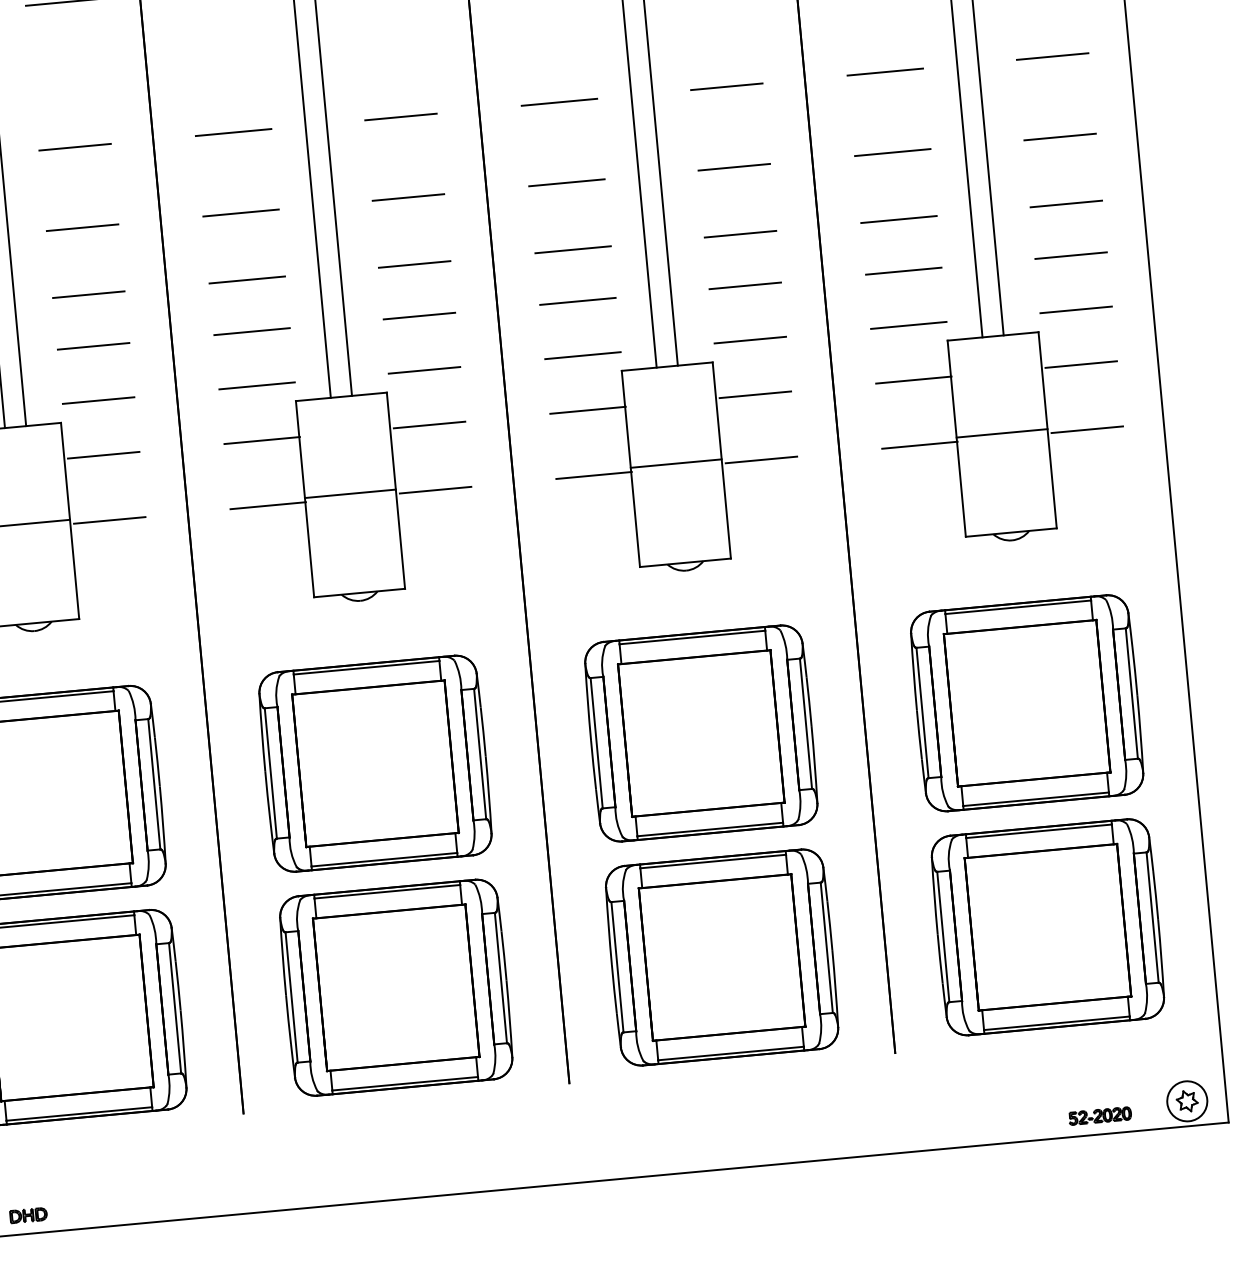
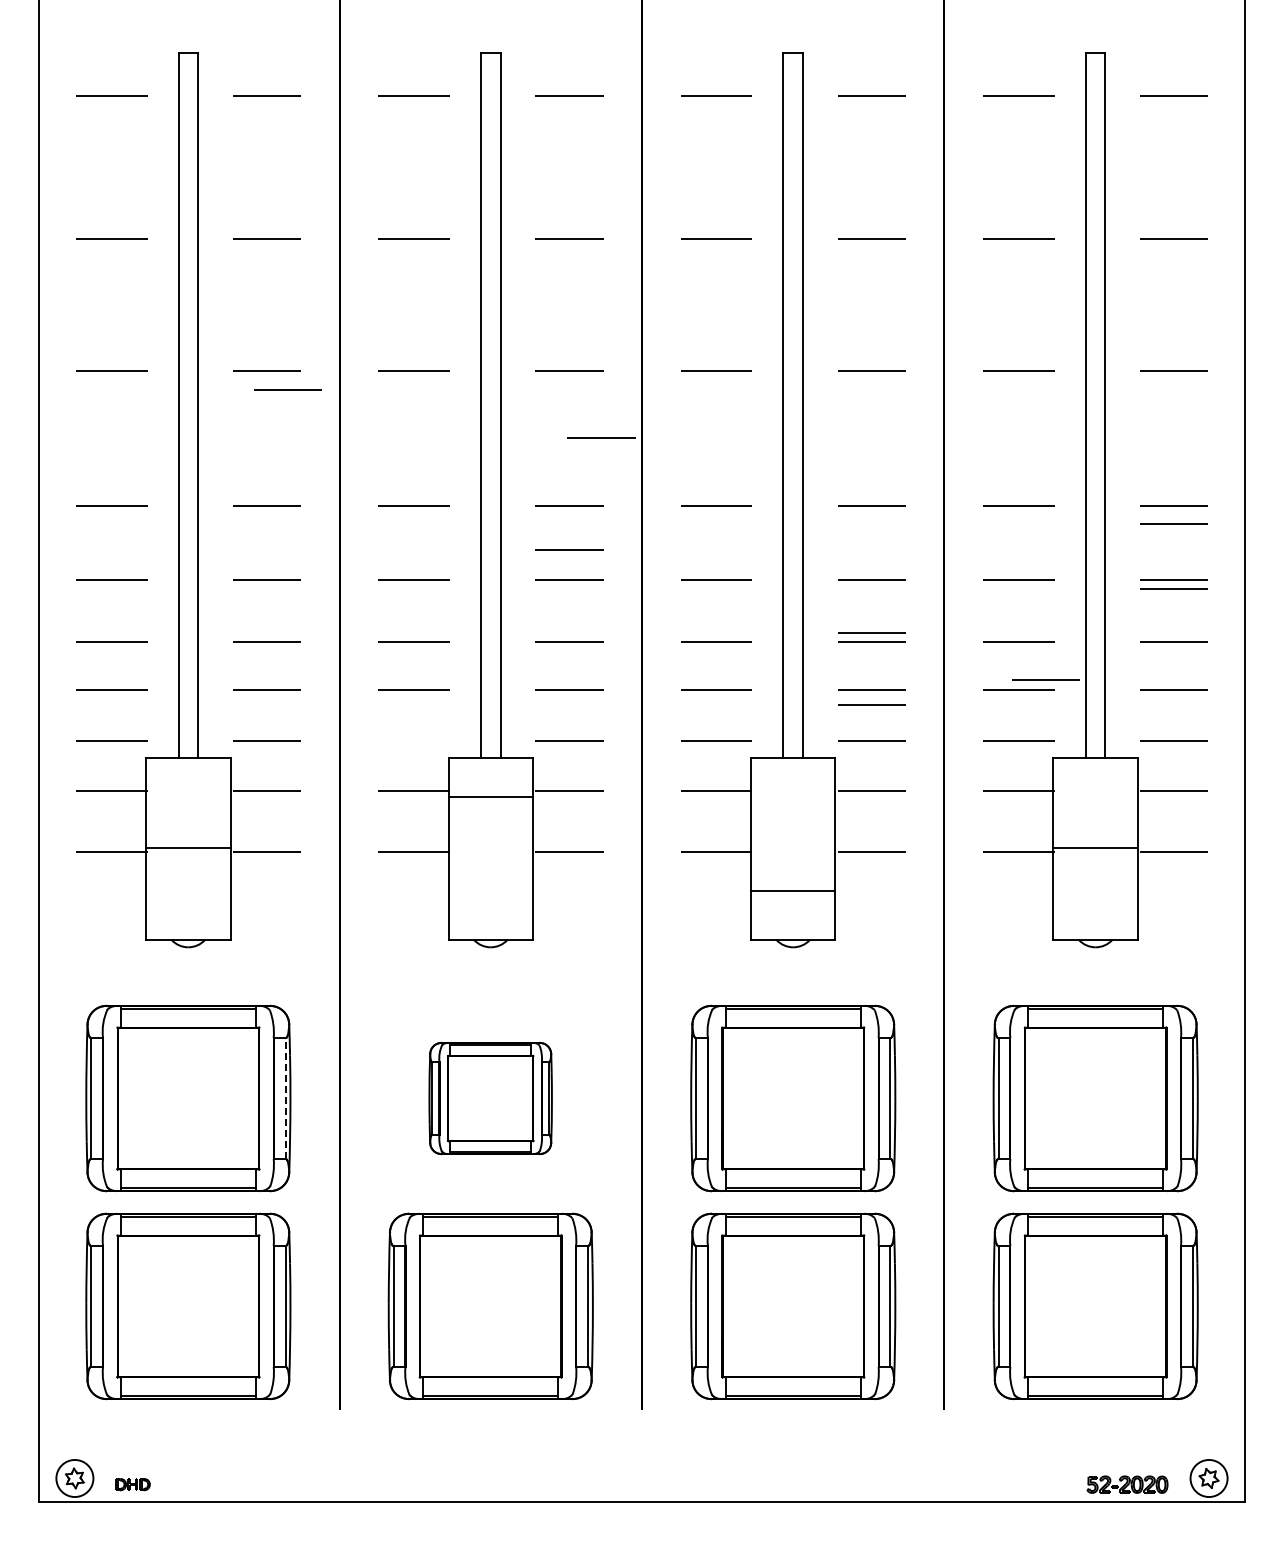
line: (85, 20) -> (287, 389), added
line: (428, 40) -> (601, 437), added
line: (1053, 76) -> (1173, 523), added
line: (1060, 146) -> (1173, 588), added
line: (405, 164) -> (569, 549), added
line: (739, 223) -> (871, 632), added
line: (931, 256) -> (1045, 679), added
line: (746, 301) -> (871, 704), added
line: (256, 385) -> (413, 740), removed
line: (676, 463) -> (793, 890), moved
line: (350, 493) -> (490, 796), moved
part: (375, 763) -> (490, 1098), size x0.6
line: (154, 784) -> (285, 1098), solid -> dashed
part: (1100, 1115) -> (1127, 1484), size x1.4

